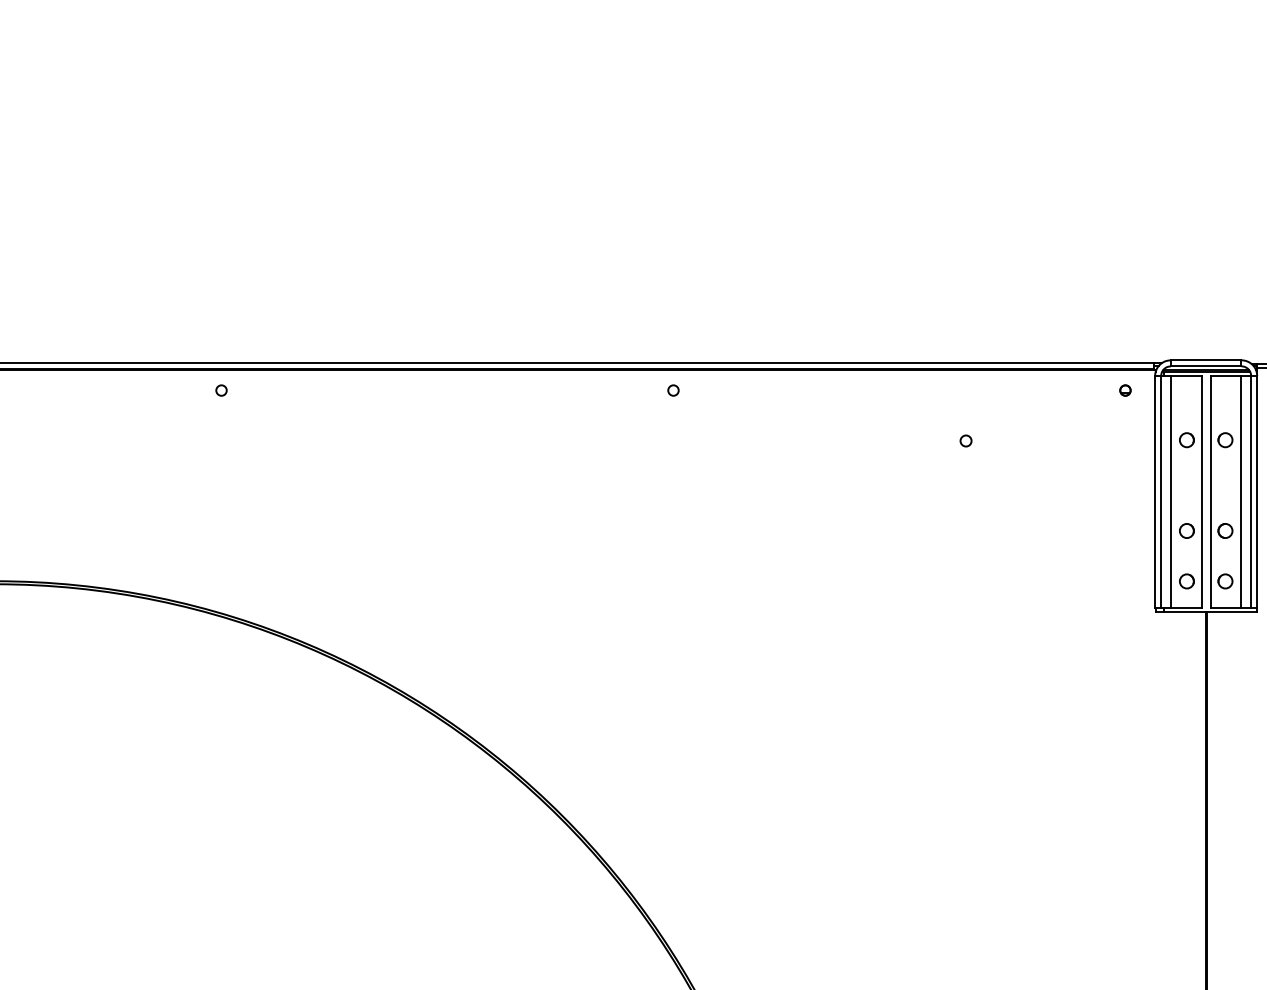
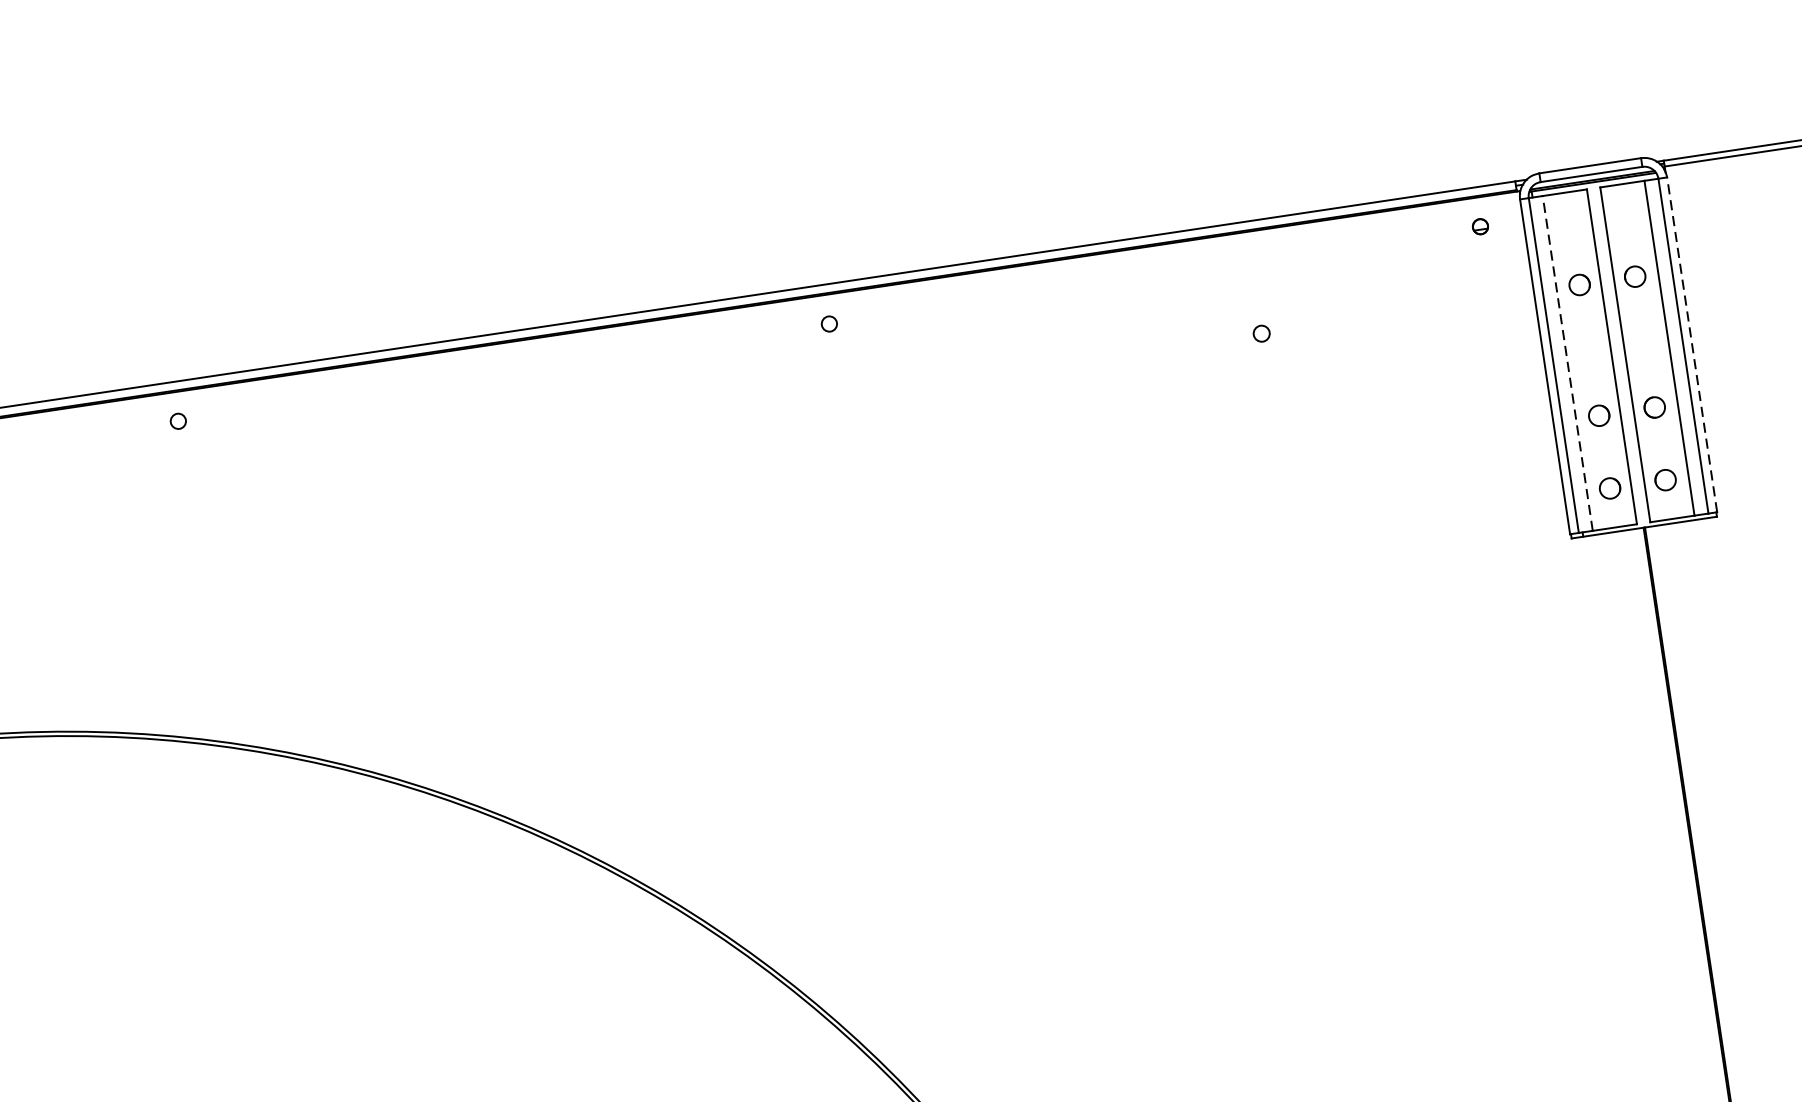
line: (1170, 491) -> (1567, 362), solid -> dashed
line: (1257, 491) -> (1692, 343), solid -> dashed

